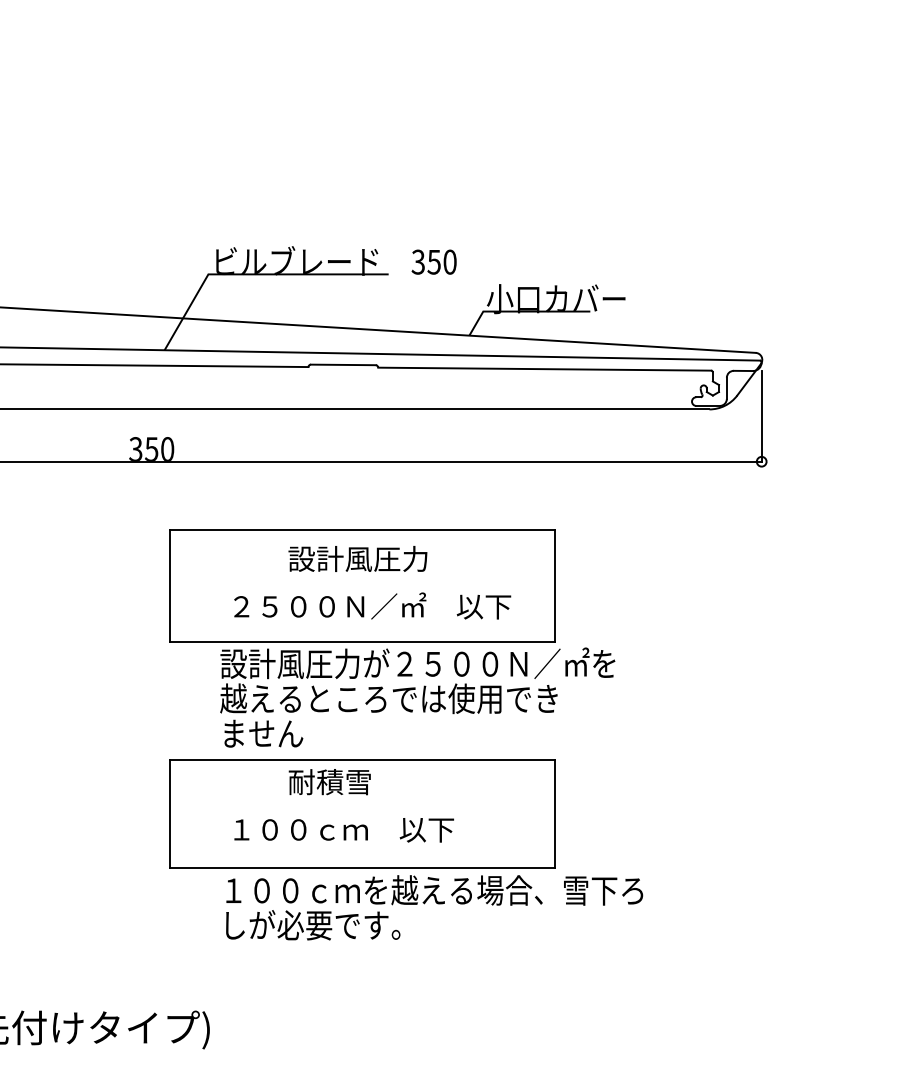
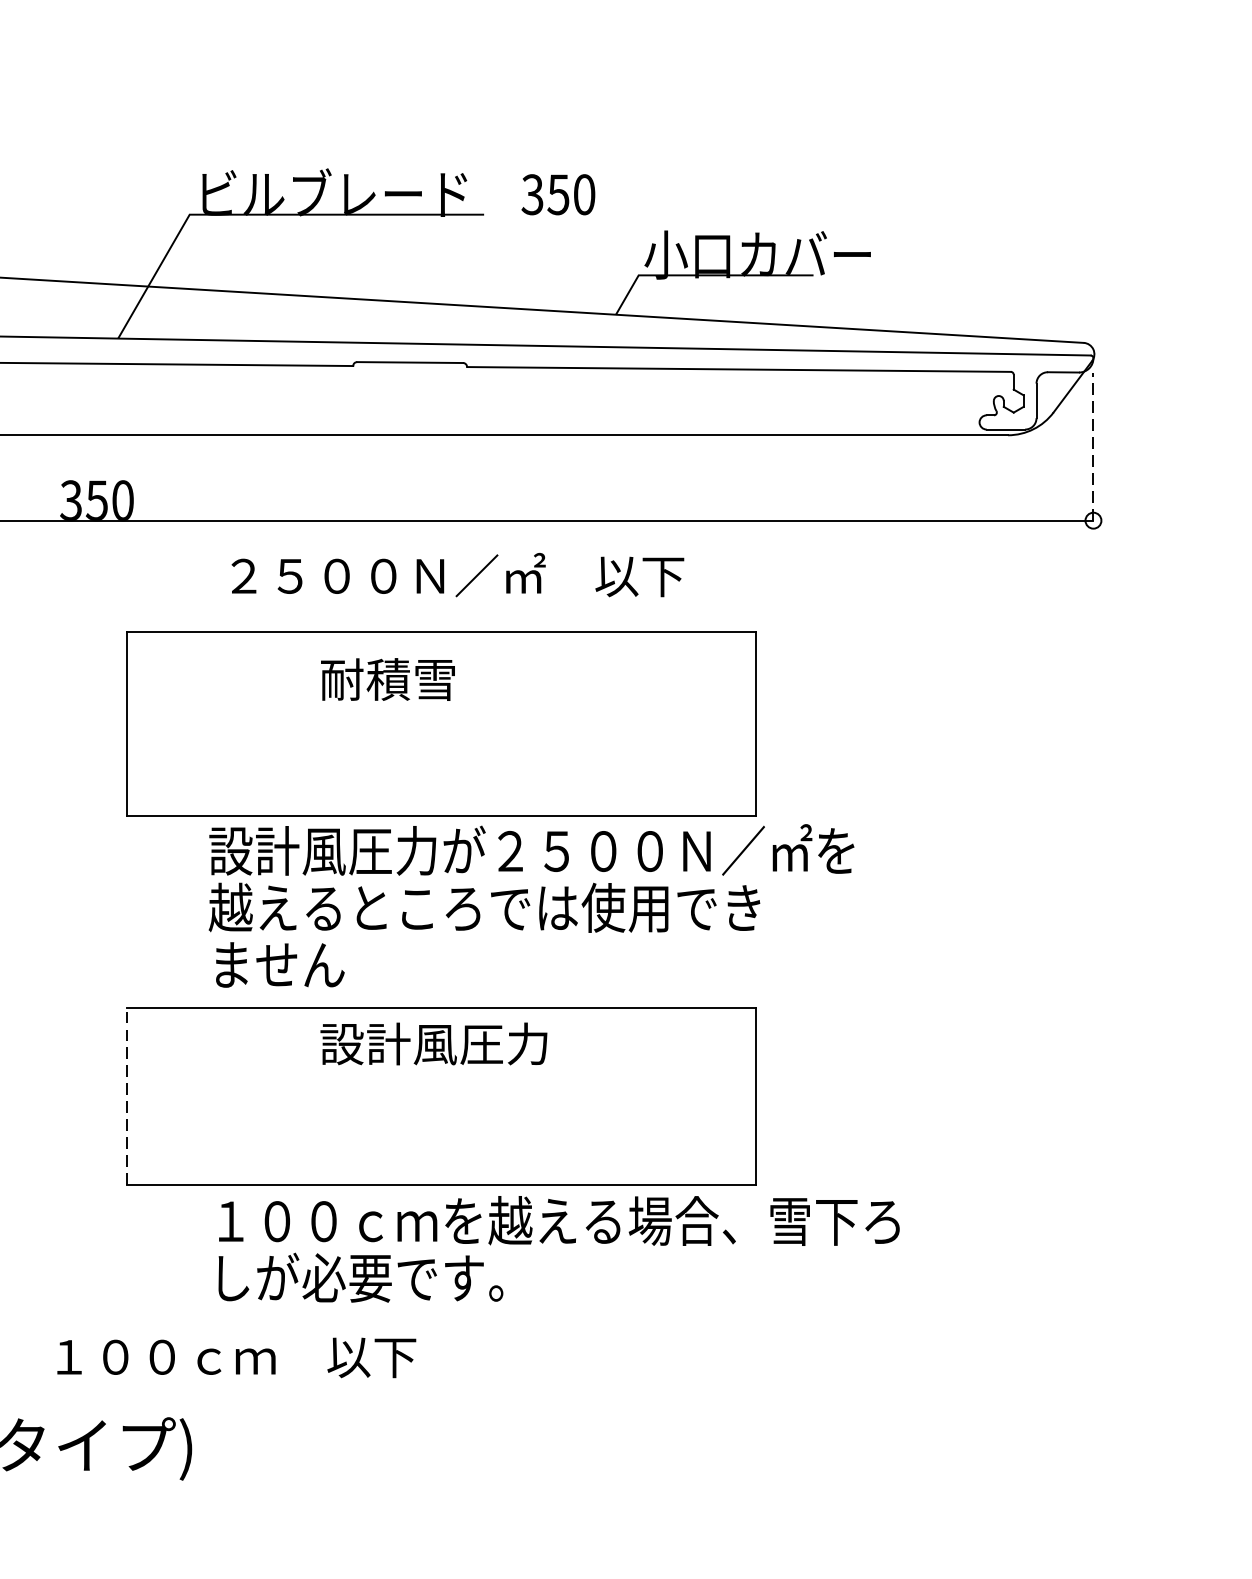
line: (761, 415) -> (1093, 445), solid -> dashed
text: (357, 558) -> (433, 678), 設計風圧力 -> 耐積雪
text: (372, 605) -> (457, 574), moved
text: (357, 782) -> (433, 1044), 耐積雪 -> 設計風圧力
line: (169, 813) -> (126, 1095), solid -> dashed
text: (343, 830) -> (235, 1358), moved

